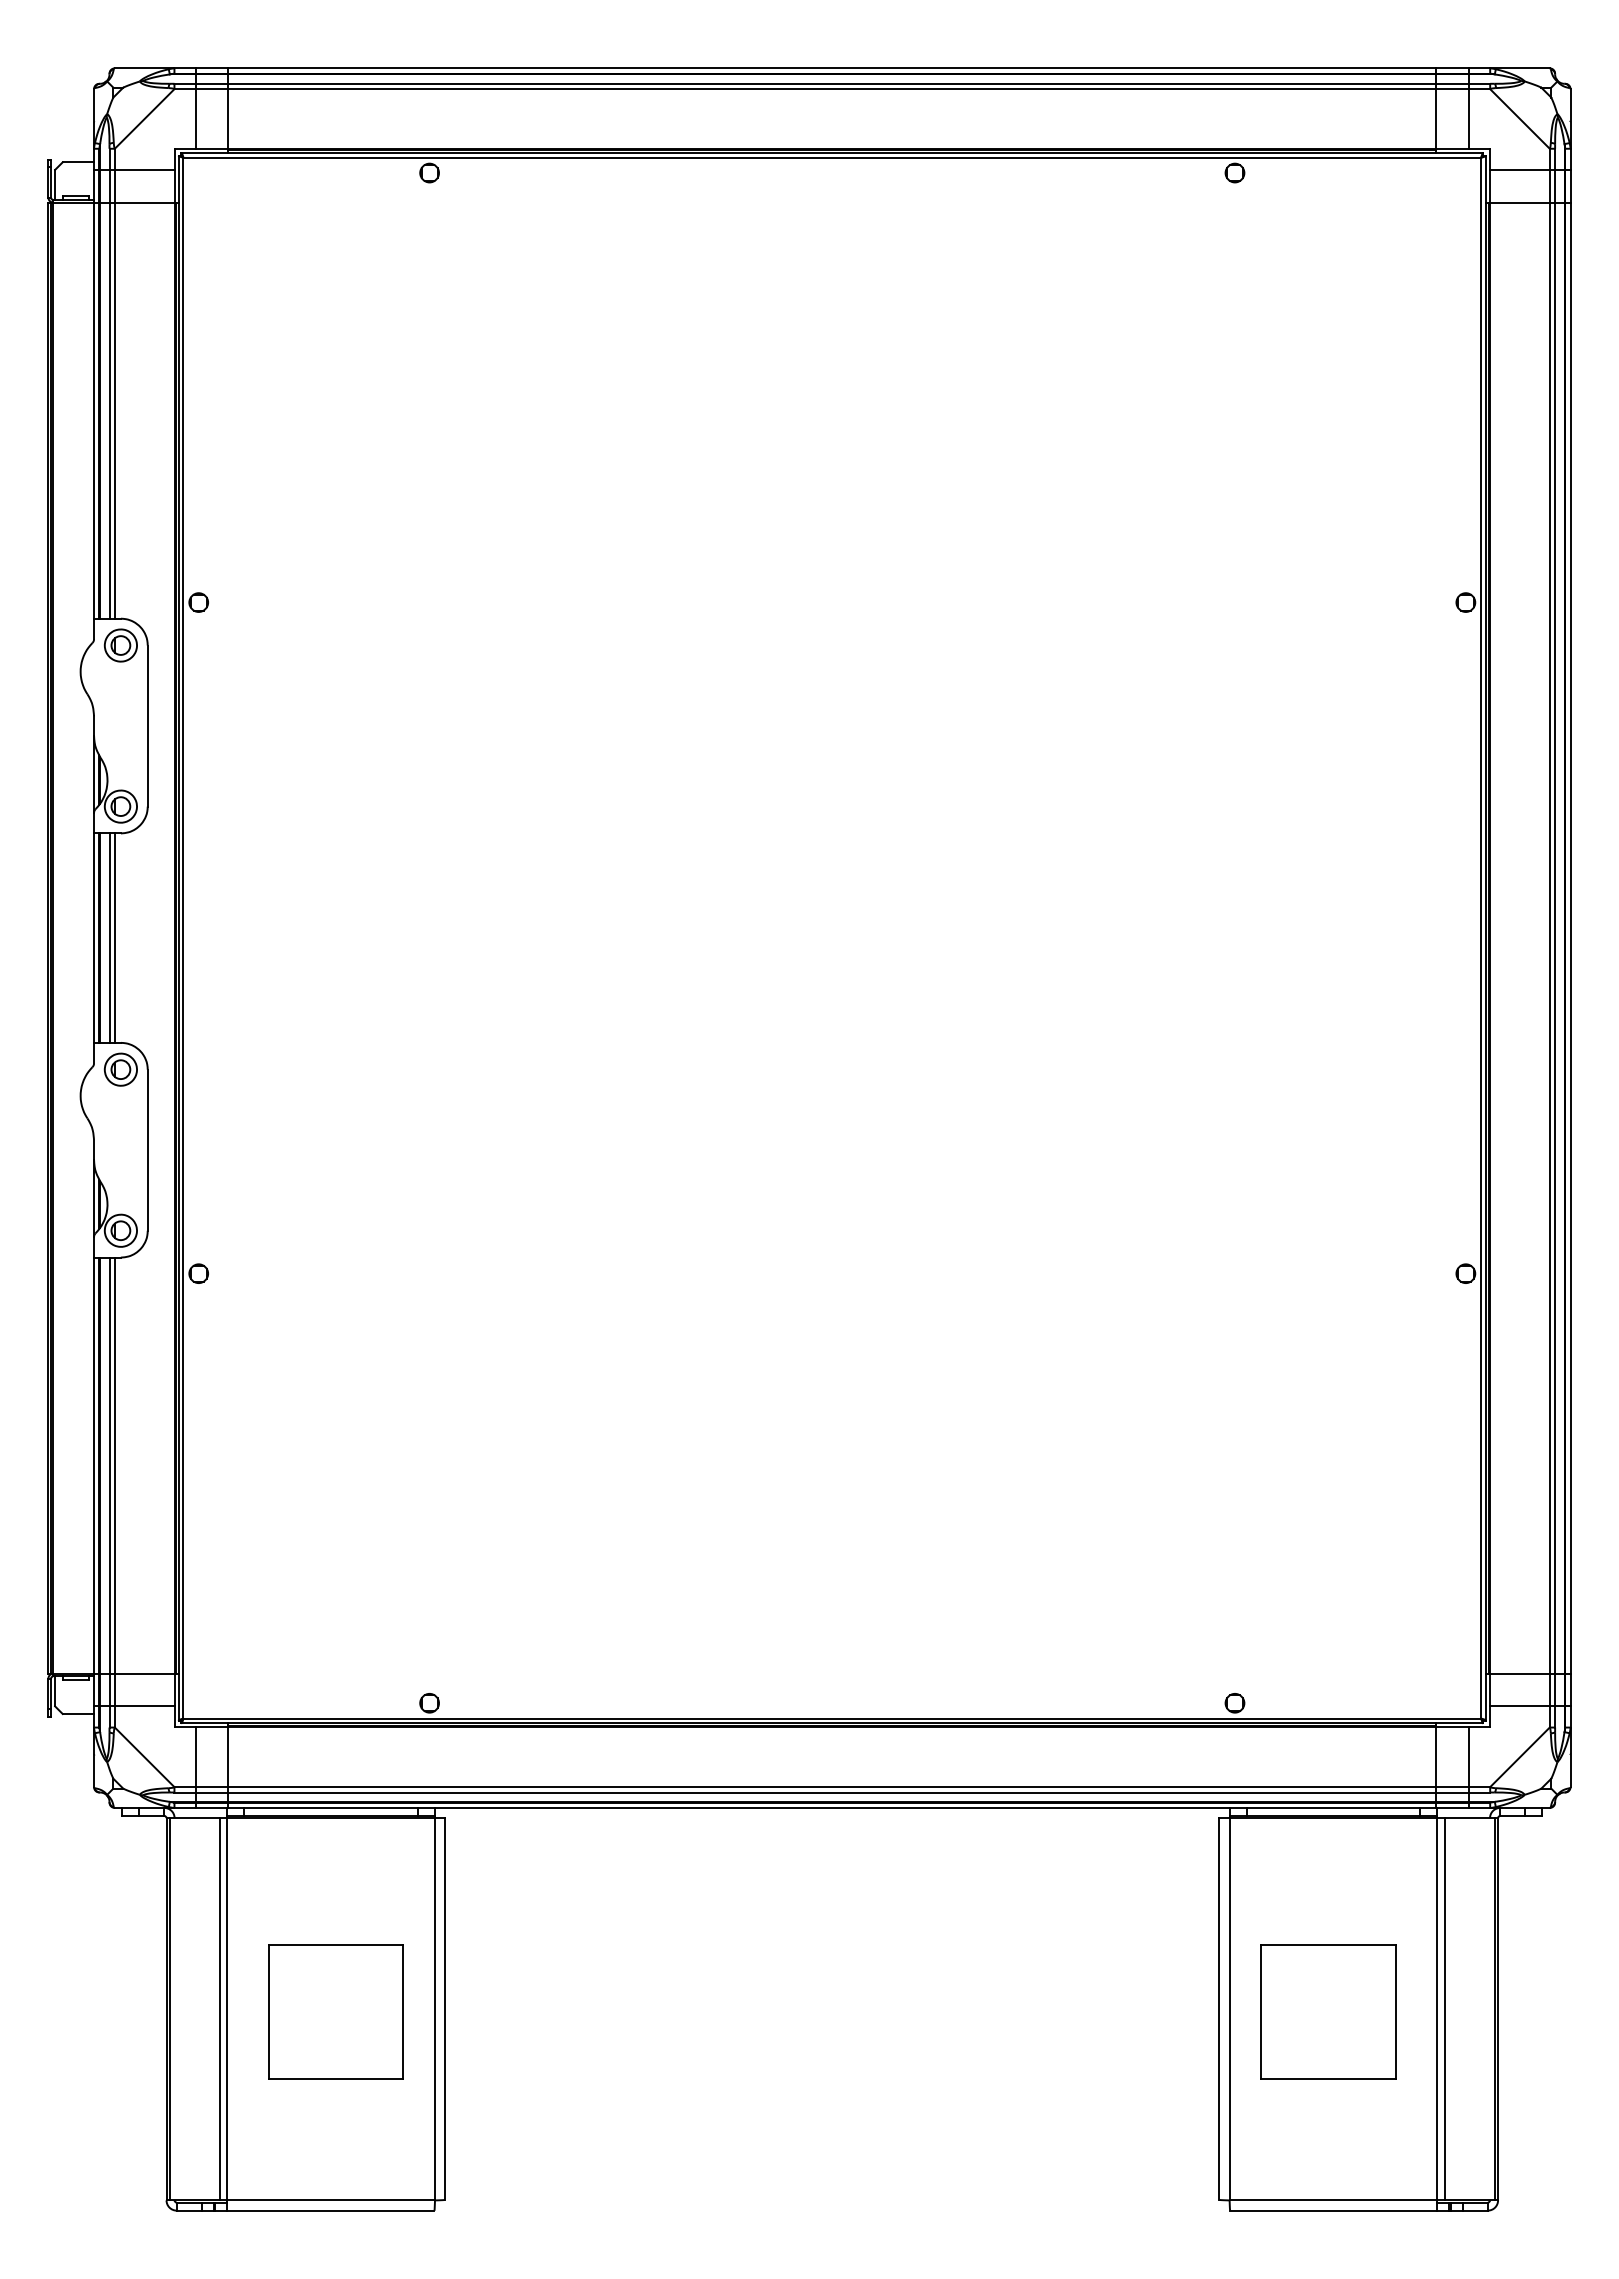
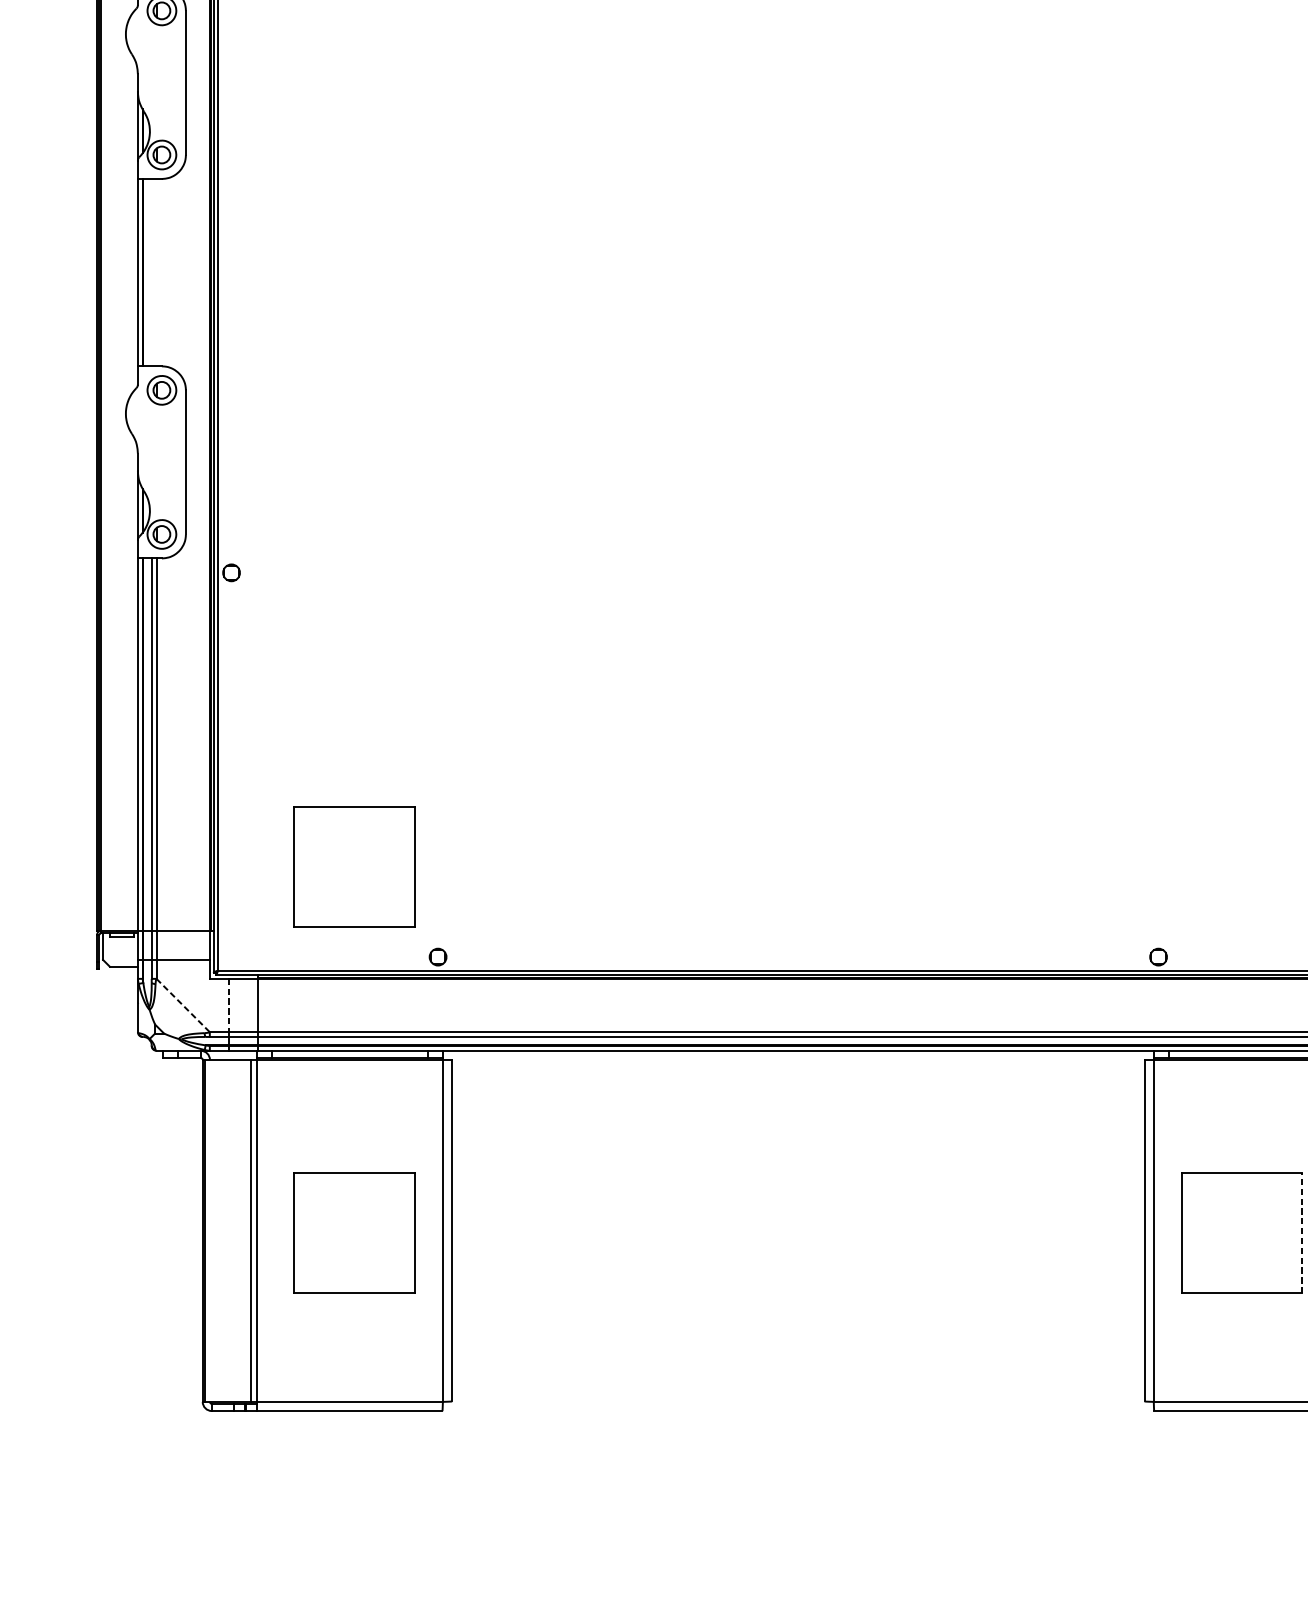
line: (109, 937) -> (151, 272), removed
line: (114, 937) -> (156, 272), removed
part: (335, 1602) -> (353, 866), added
line: (145, 1757) -> (183, 1005), solid -> dashed
line: (196, 1757) -> (229, 1005), solid -> dashed
line: (1395, 2011) -> (1302, 1232), solid -> dashed

